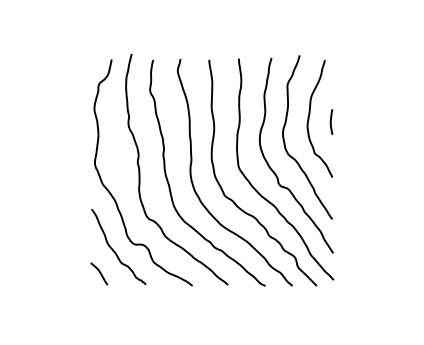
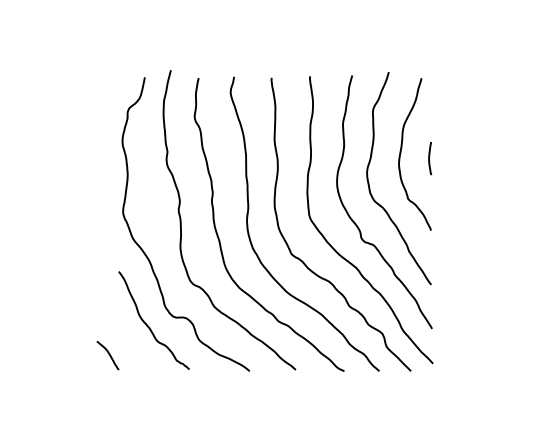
curve: (99, 273) -> (108, 355), moved

